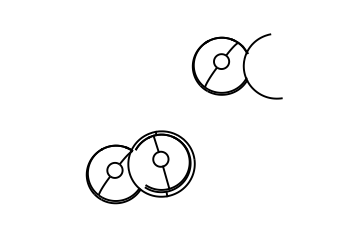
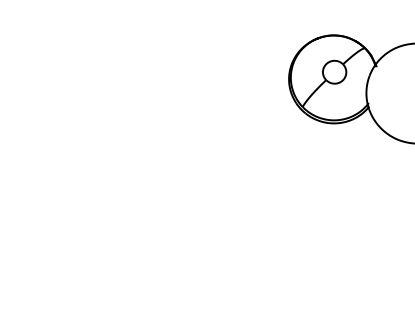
part: (140, 167) -> (184, 212), removed

